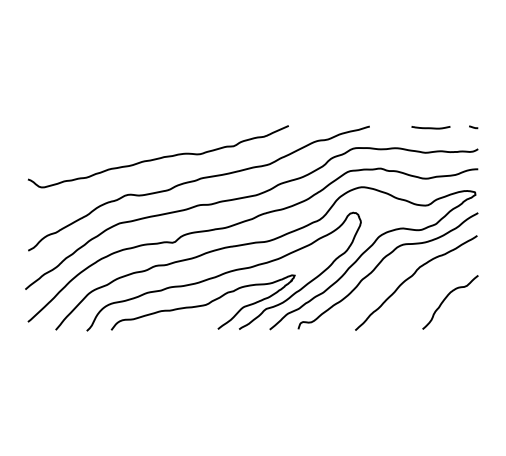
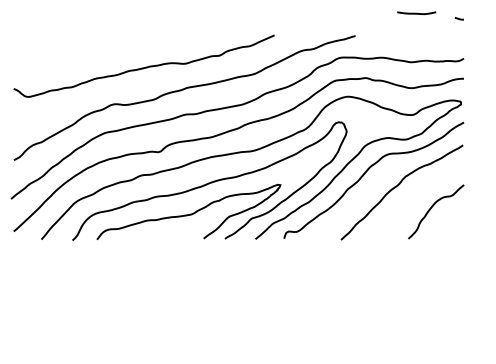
line: (430, 127) -> (416, 12), moved
line: (473, 127) -> (459, 18), moved

